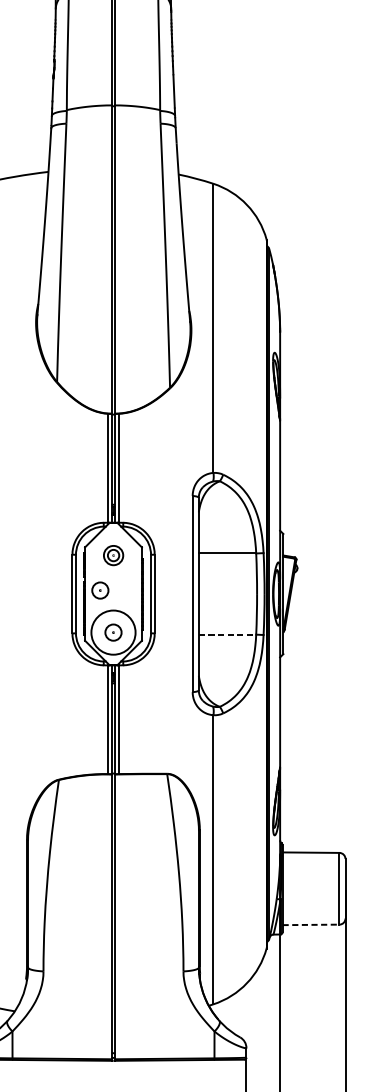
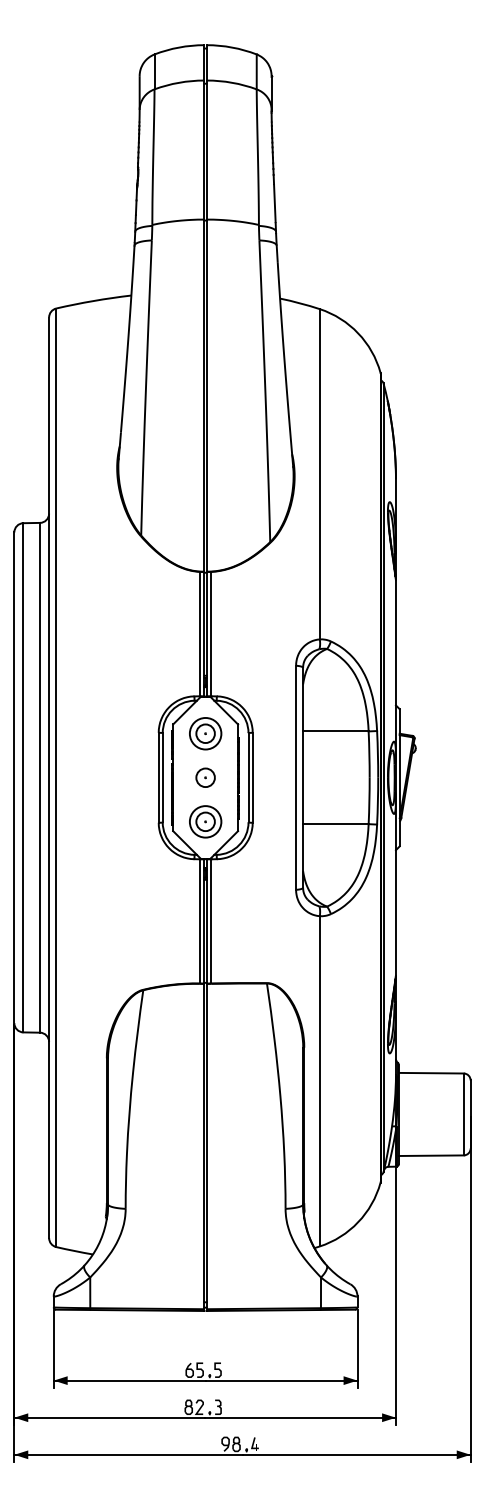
part: (113, 555) -> (205, 733), size x1.43
part: (100, 590) -> (205, 777), moved
circle: (113, 632) -> (205, 821), size x0.62
line: (227, 634) -> (335, 824), dashed -> solid
line: (311, 924) -> (431, 1155), dashed -> solid

